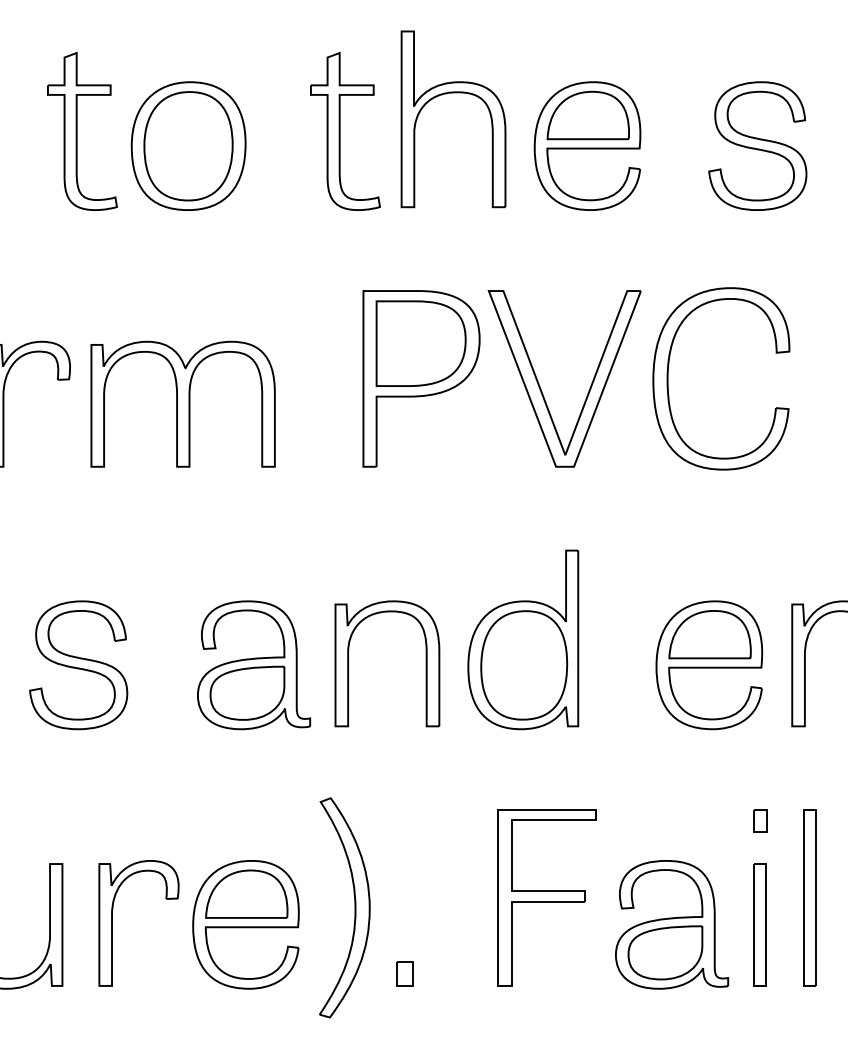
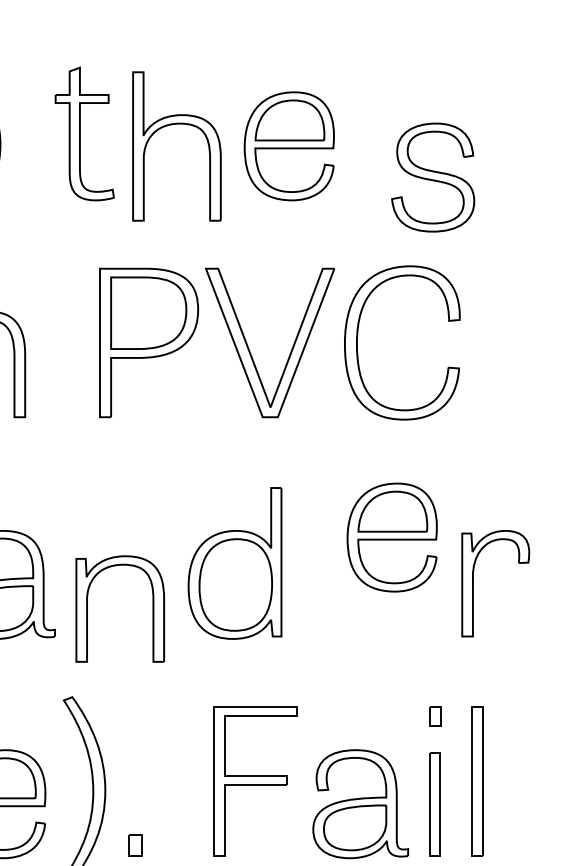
part: (446, 94) -> (171, 125), moved
part: (757, 145) -> (432, 177), moved
part: (425, 663) -> (152, 608), moved
part: (709, 665) -> (392, 537), moved

